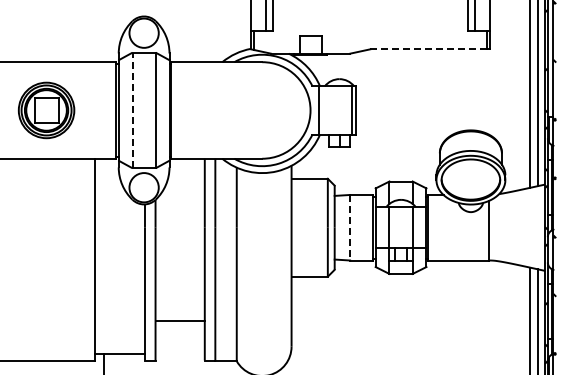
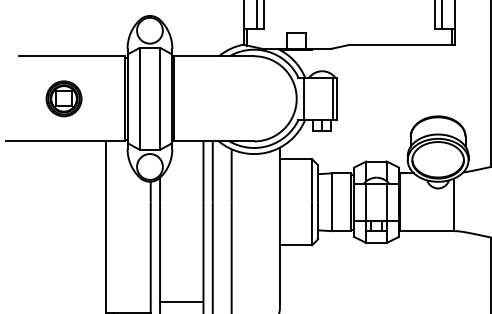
line: (428, 49) -> (400, 45), dashed -> solid
part: (46, 110) -> (63, 98), size x0.71
line: (132, 110) -> (139, 98), dashed -> solid
line: (350, 227) -> (331, 202), dashed -> solid
line: (179, 320) -> (181, 301), moved

